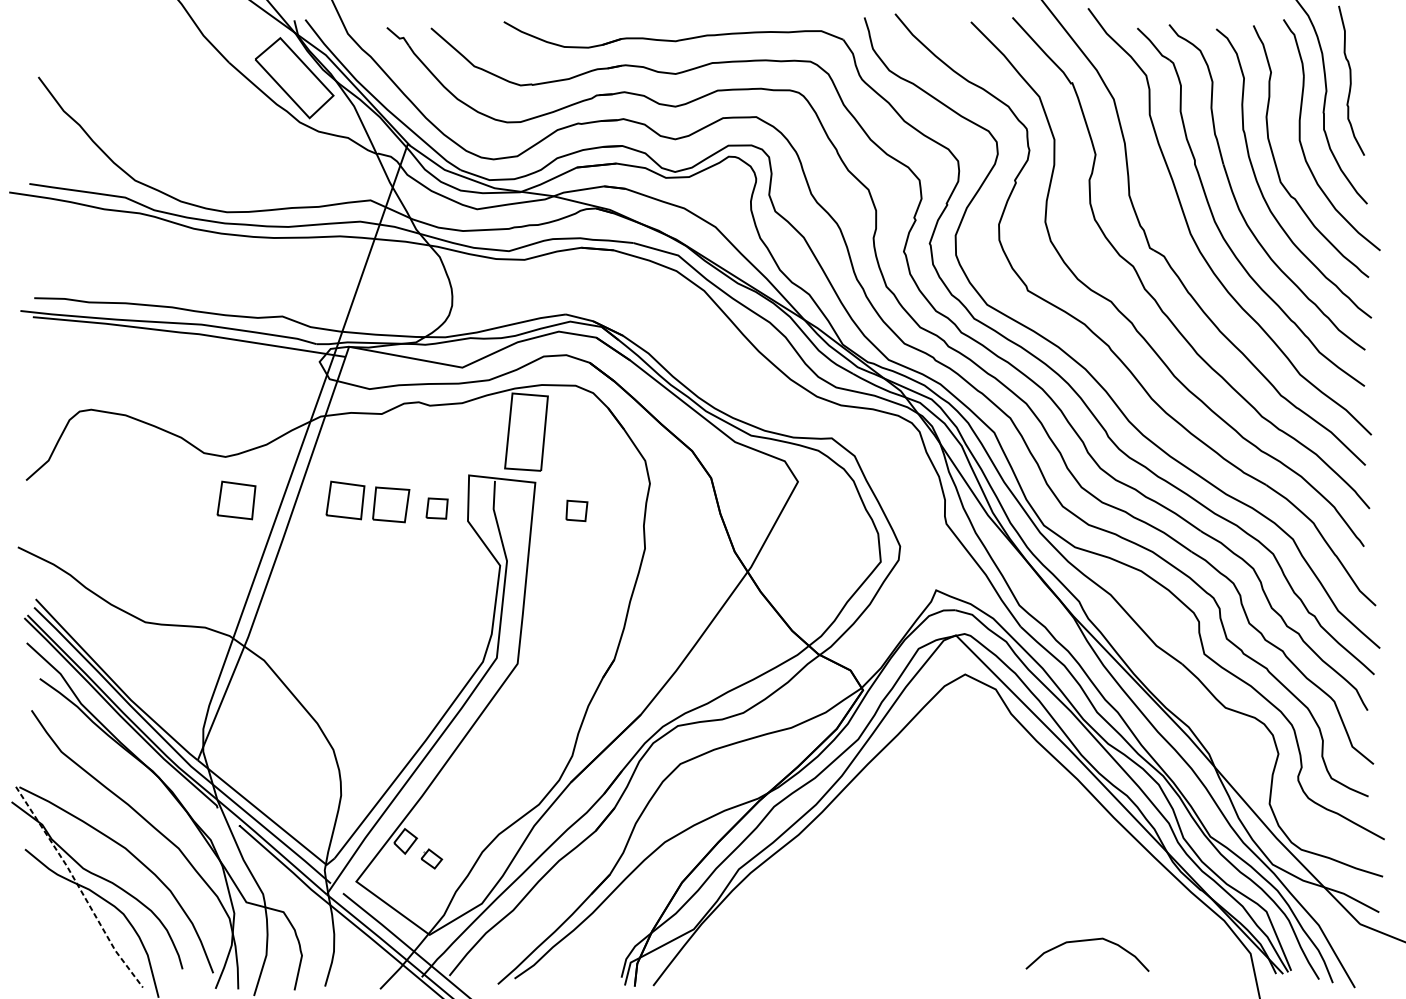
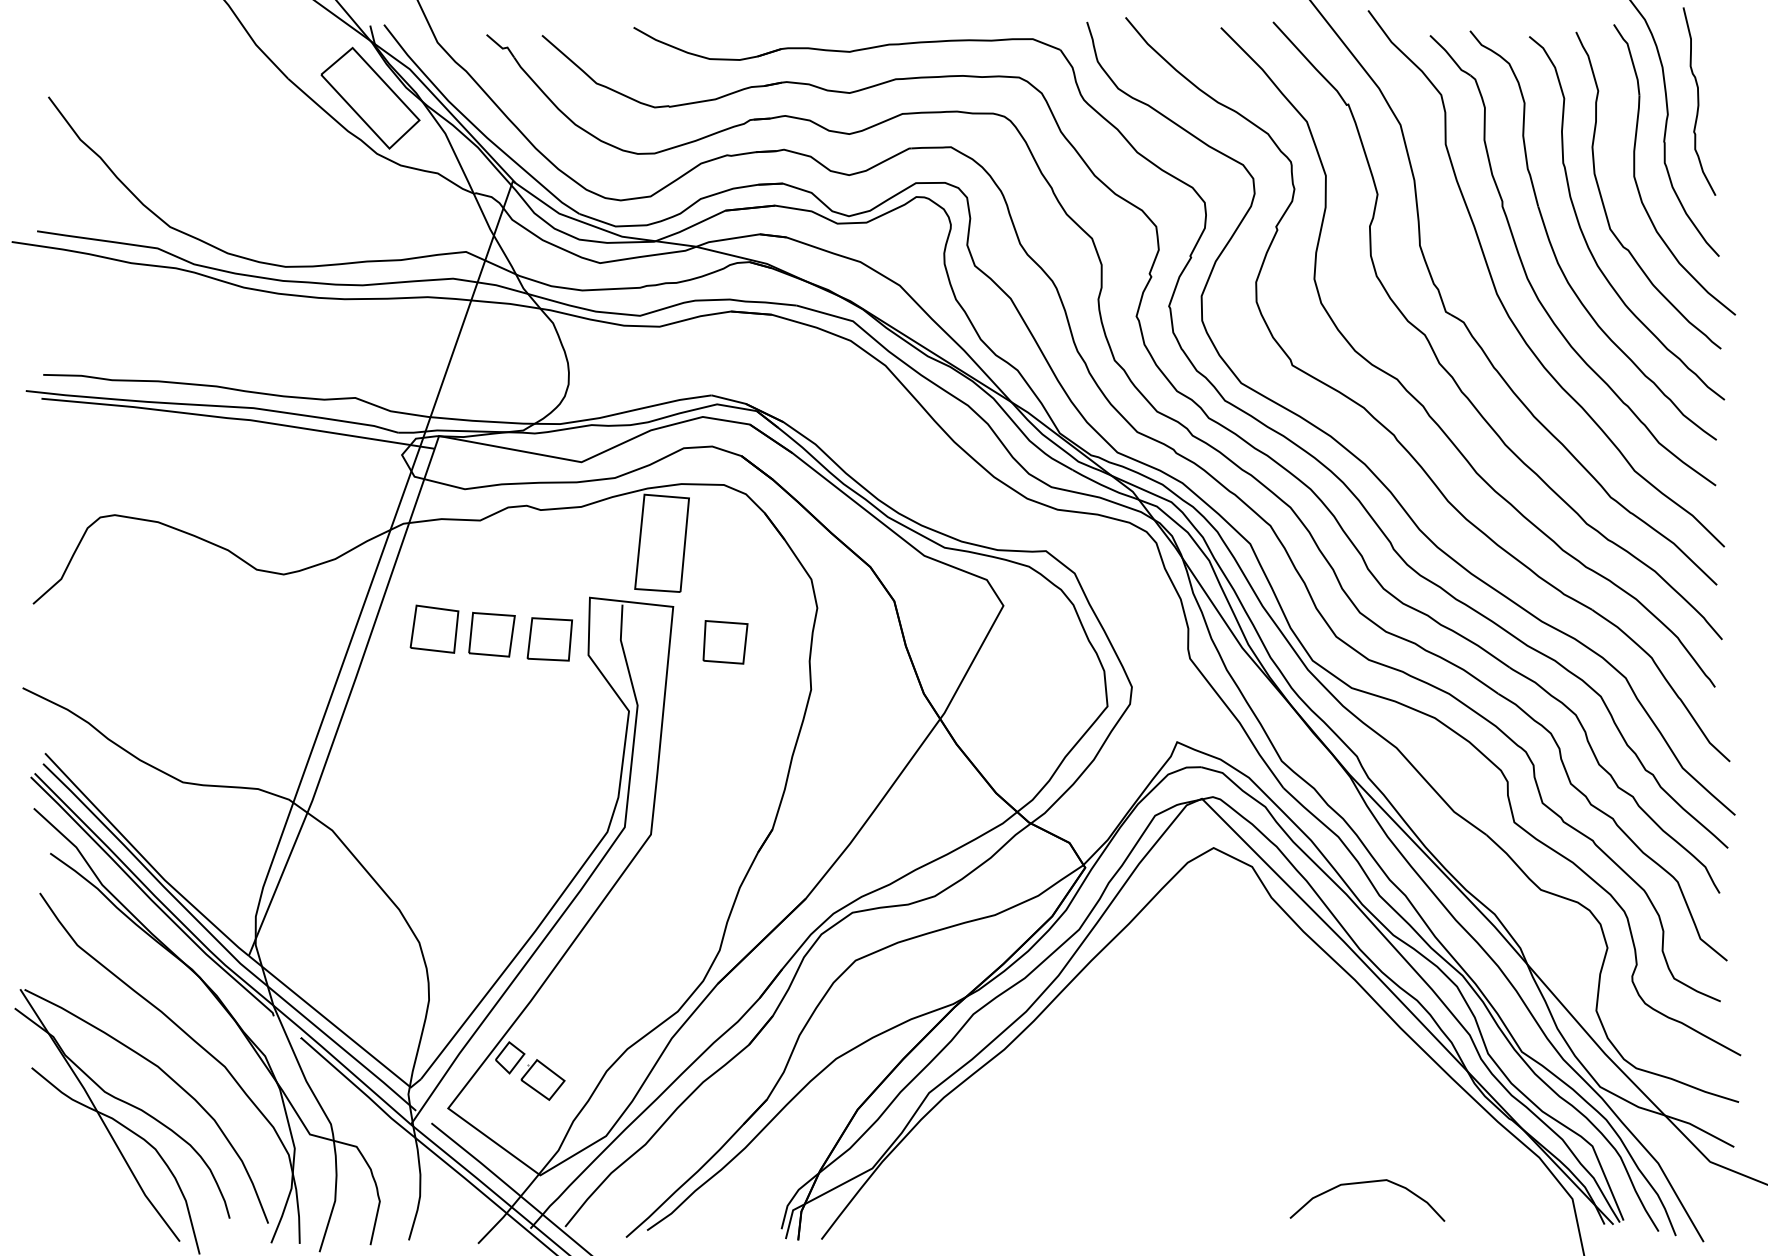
part: (236, 499) -> (297, 628), removed
part: (436, 508) -> (549, 639), size x1.67
part: (576, 511) -> (725, 642), size x1.67
part: (431, 858) -> (542, 1079), size x1.67
line: (79, 887) -> (99, 1115), dashed -> solid

